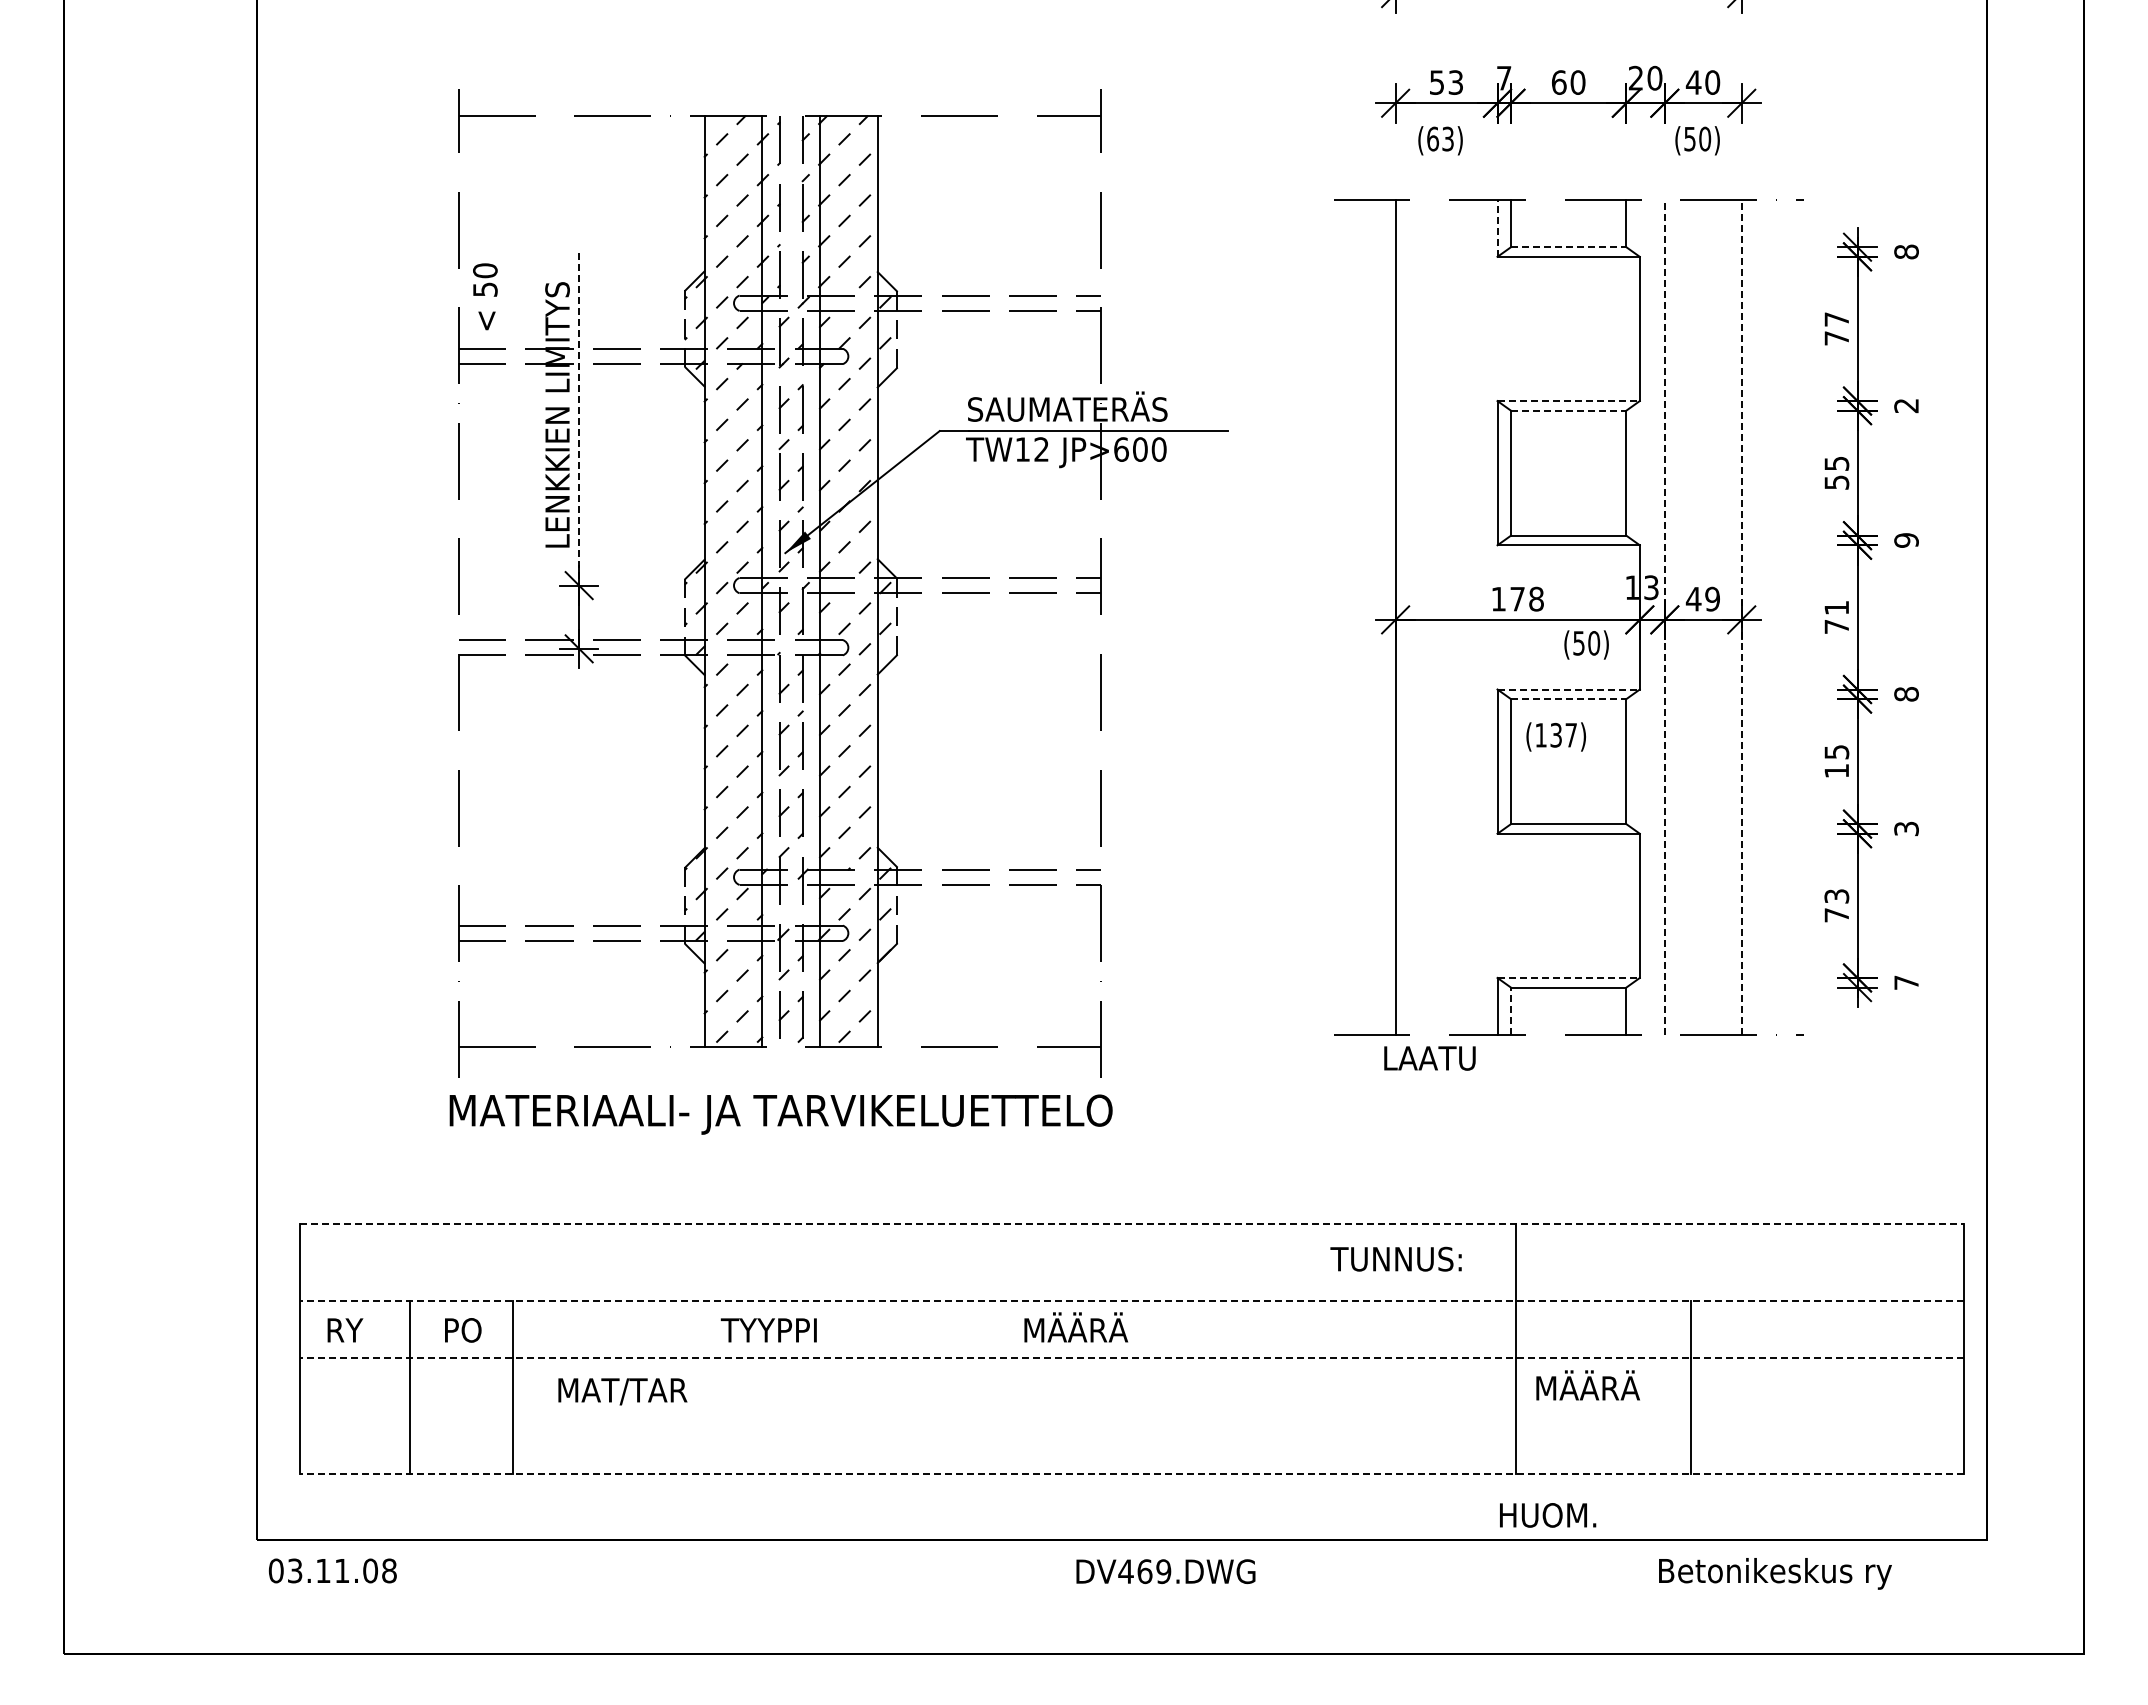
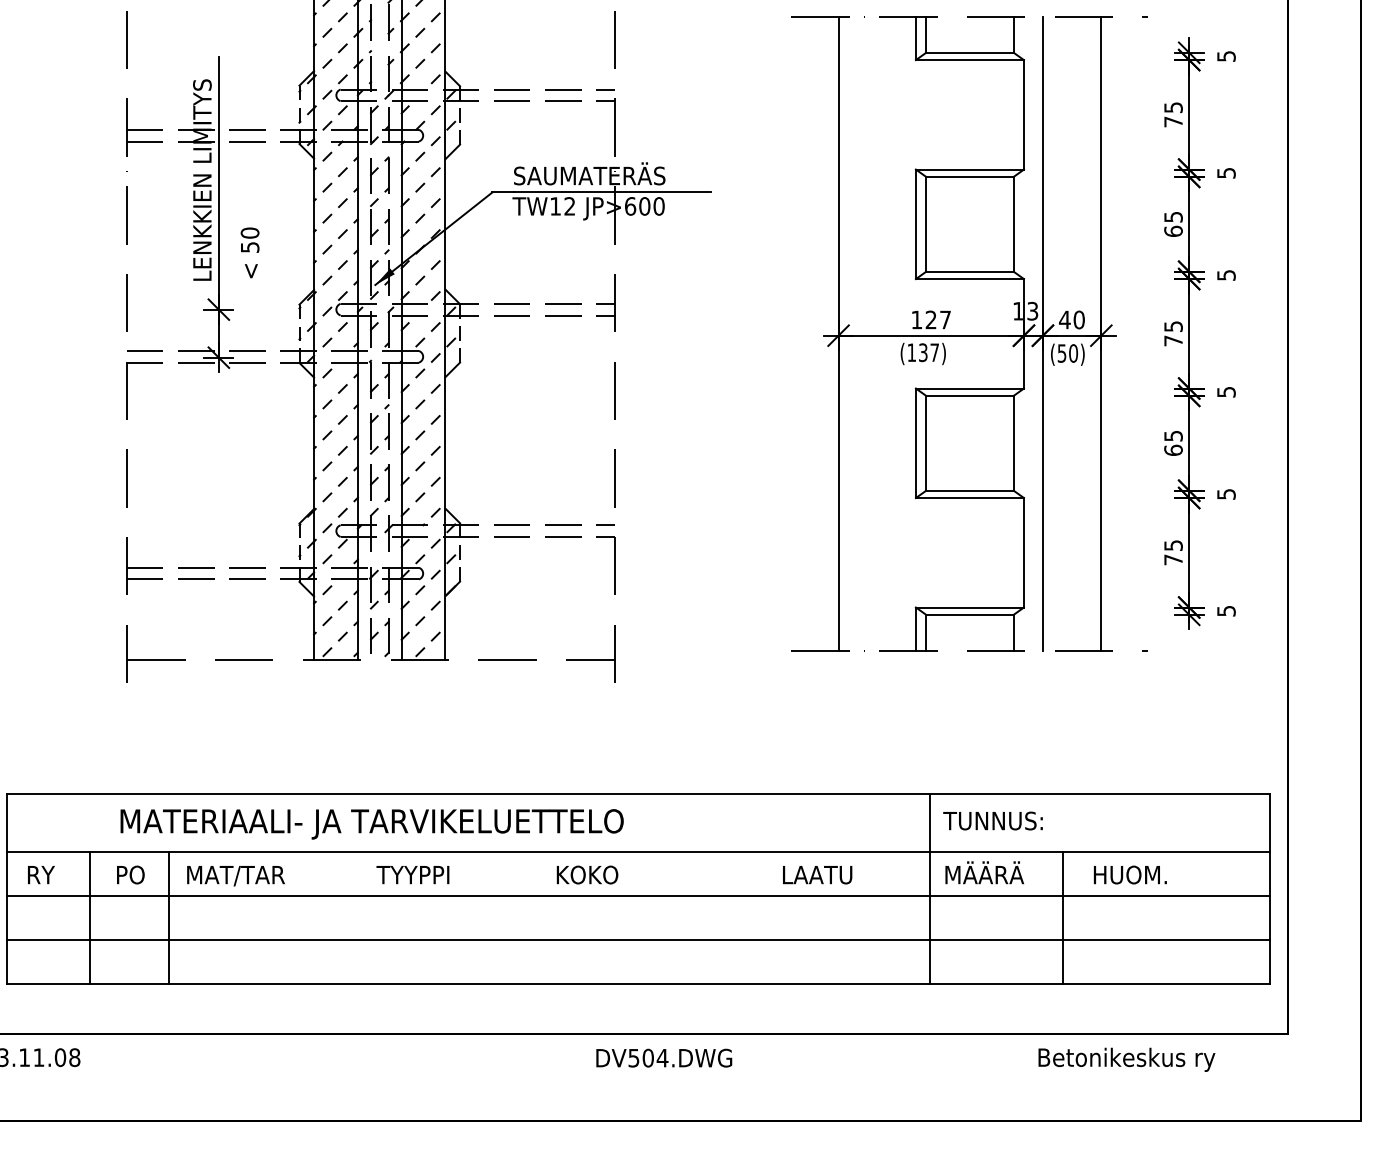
line: (1497, 227) -> (915, 37), dashed -> solid
line: (1568, 247) -> (969, 53), dashed -> solid
text: (1906, 251) -> (1226, 56), 8 -> 5
text: (485, 296) -> (250, 252), moved
text: (1836, 319) -> (1173, 107), 77 -> 75
line: (1569, 401) -> (970, 169), dashed -> solid
text: (1906, 406) -> (1226, 173), 2 -> 5
line: (1568, 410) -> (969, 176), dashed -> solid
line: (579, 419) -> (219, 183), dashed -> solid
text: (1836, 482) -> (1173, 231), 55 -> 65
text: (1906, 540) -> (1226, 275), 9 -> 5
text: (1526, 598) -> (937, 319), 178 -> 127
text: (1712, 599) -> (1079, 320), 49 -> 40
text: (1836, 608) -> (1173, 327), 71 -> 75
line: (1664, 616) -> (1042, 333), dashed -> solid
line: (1741, 616) -> (1101, 333), dashed -> solid
text: (1586, 644) -> (1067, 354), moved
line: (1569, 689) -> (970, 388), dashed -> solid
text: (1906, 694) -> (1226, 392), 8 -> 5
line: (1568, 699) -> (969, 396), dashed -> solid
text: (1555, 736) -> (922, 353), moved
text: (1836, 770) -> (1173, 450), 15 -> 65
text: (1906, 828) -> (1226, 494), 3 -> 5
text: (1836, 895) -> (1173, 544), 73 -> 75
line: (1569, 977) -> (970, 607), dashed -> solid
text: (1906, 982) -> (1226, 610), 7 -> 5
line: (1510, 1011) -> (925, 632), dashed -> solid
text: (1429, 1058) -> (817, 875), moved
text: (780, 1114) -> (371, 824), moved
line: (1131, 1223) -> (638, 793), dashed -> solid
text: (1395, 1258) -> (992, 820), moved
line: (1131, 1300) -> (638, 852), dashed -> solid
text: (1077, 1327) -> (597, 872), MÄÄRÄ -> KOKO
text: (768, 1330) -> (412, 875), moved
line: (1131, 1358) -> (638, 896), dashed -> solid
text: (1587, 1385) -> (984, 872), moved
text: (622, 1391) -> (235, 875), moved
line: (1131, 1415) -> (638, 939), added
line: (1131, 1473) -> (638, 983), dashed -> solid
text: (1548, 1515) -> (1130, 875), moved
text: (1144, 1571) -> (647, 1058), DV469.DWG -> DV504.DWG

